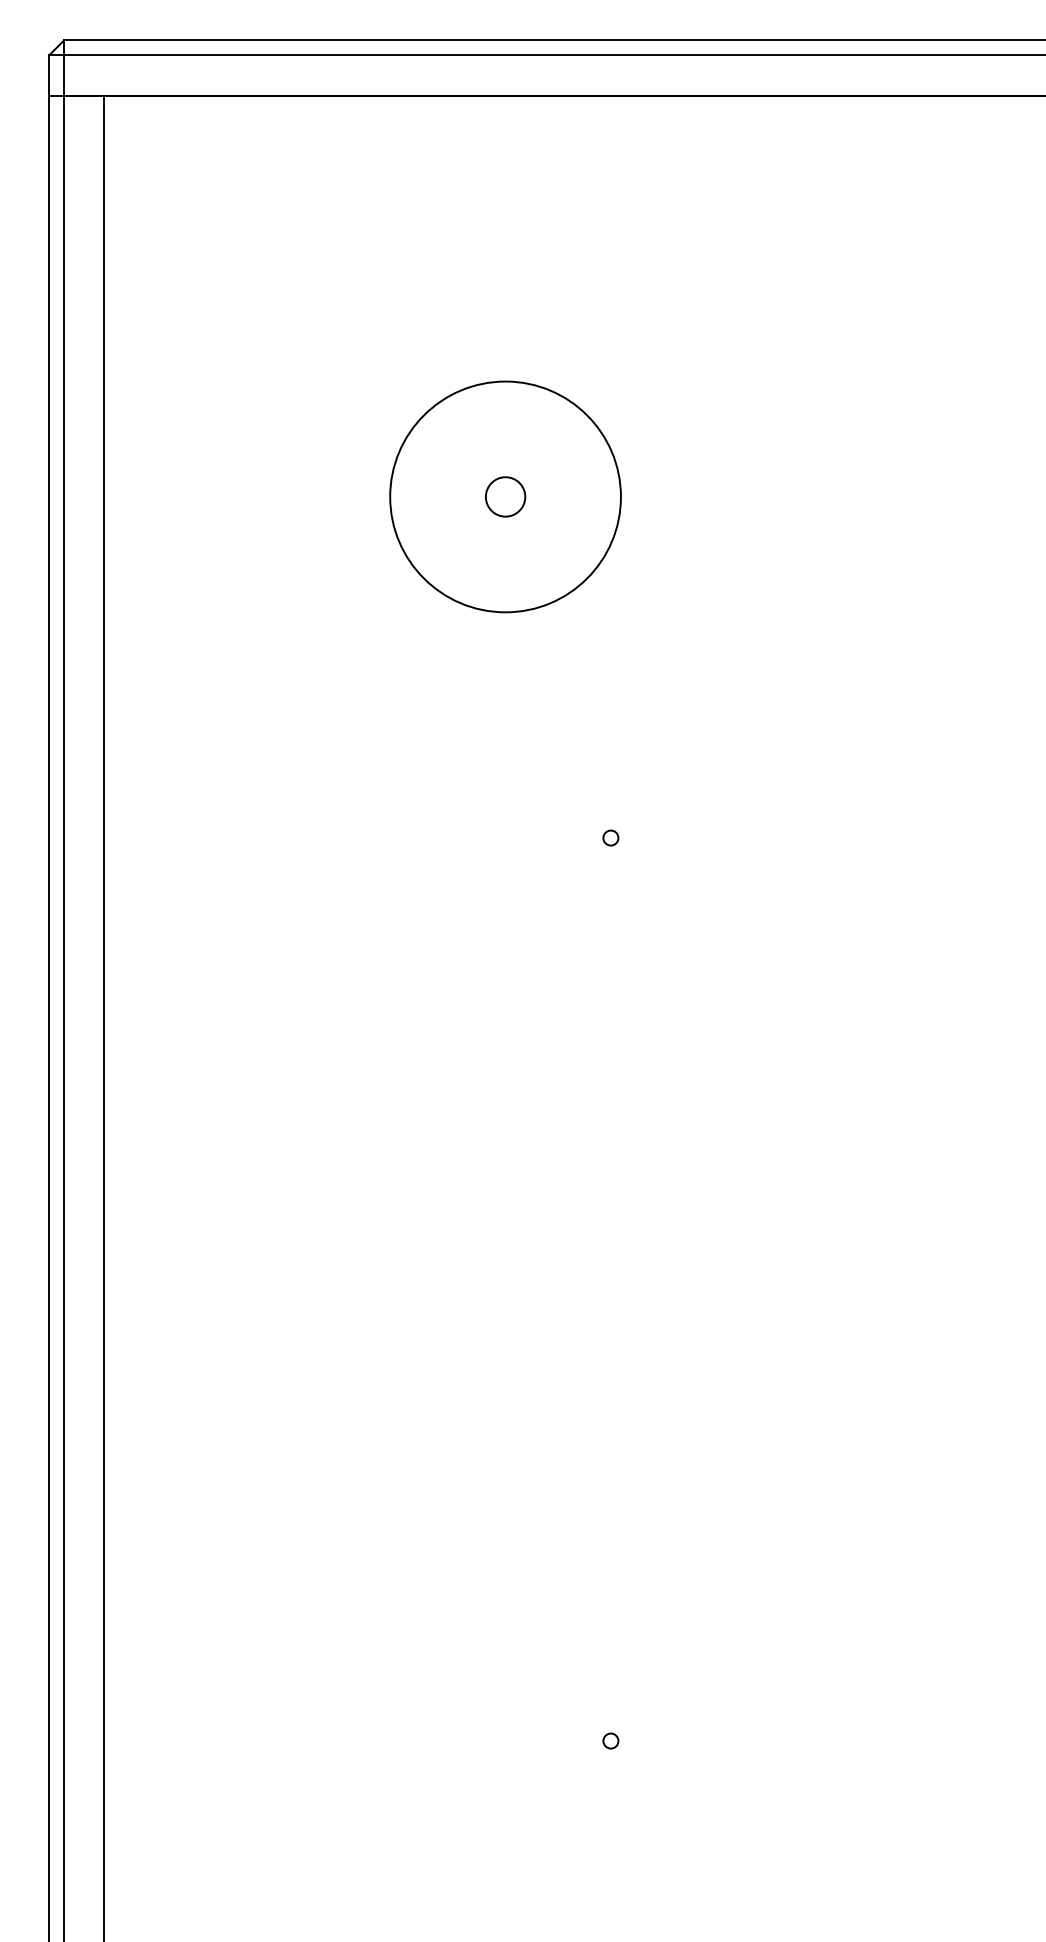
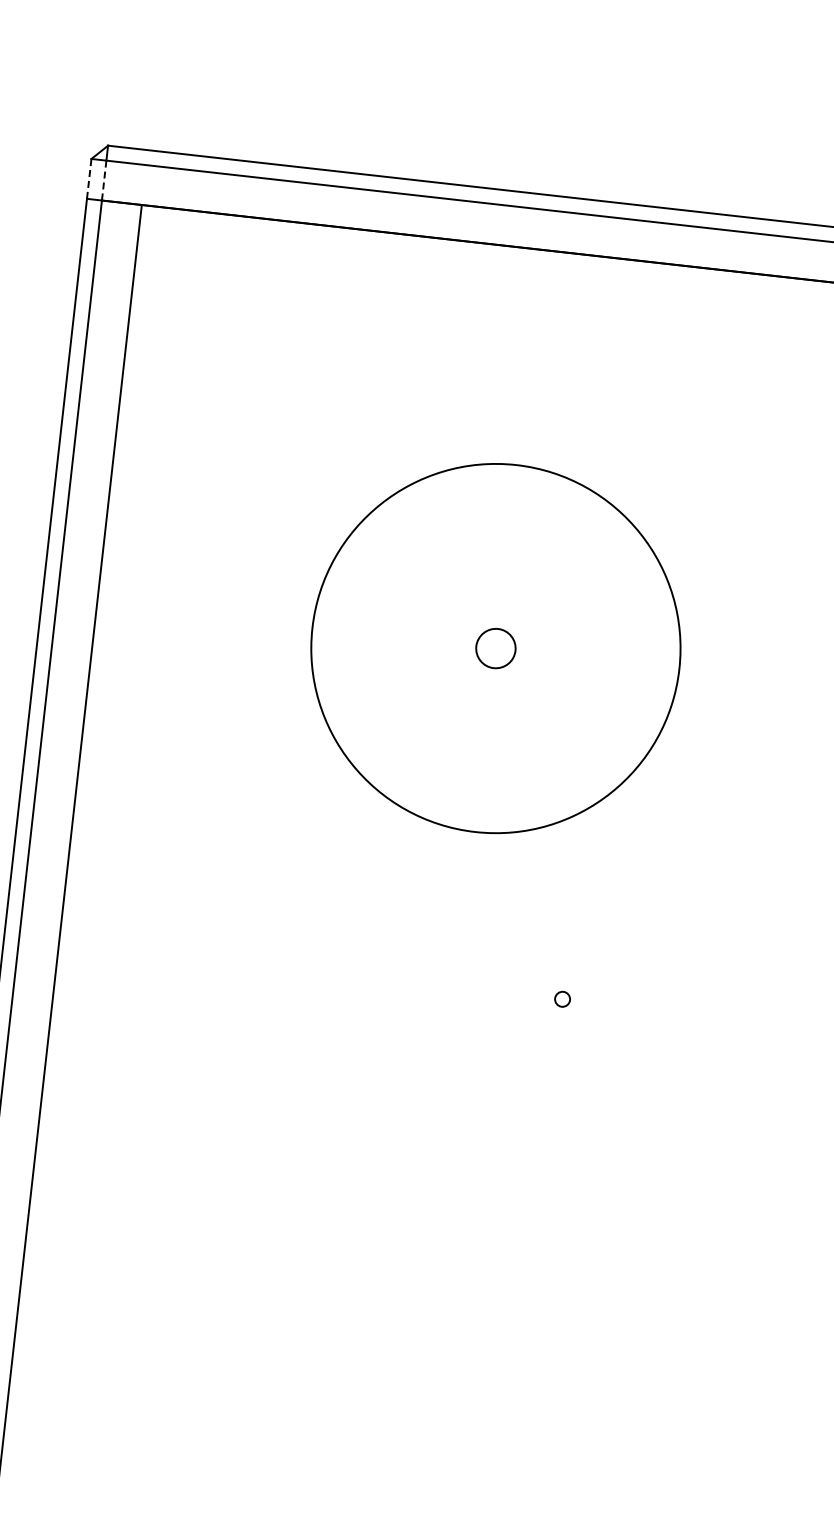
line: (49, 75) -> (89, 178), solid -> dashed
line: (64, 76) -> (104, 181), solid -> dashed
circle: (505, 496) -> (495, 648), size x1.6

